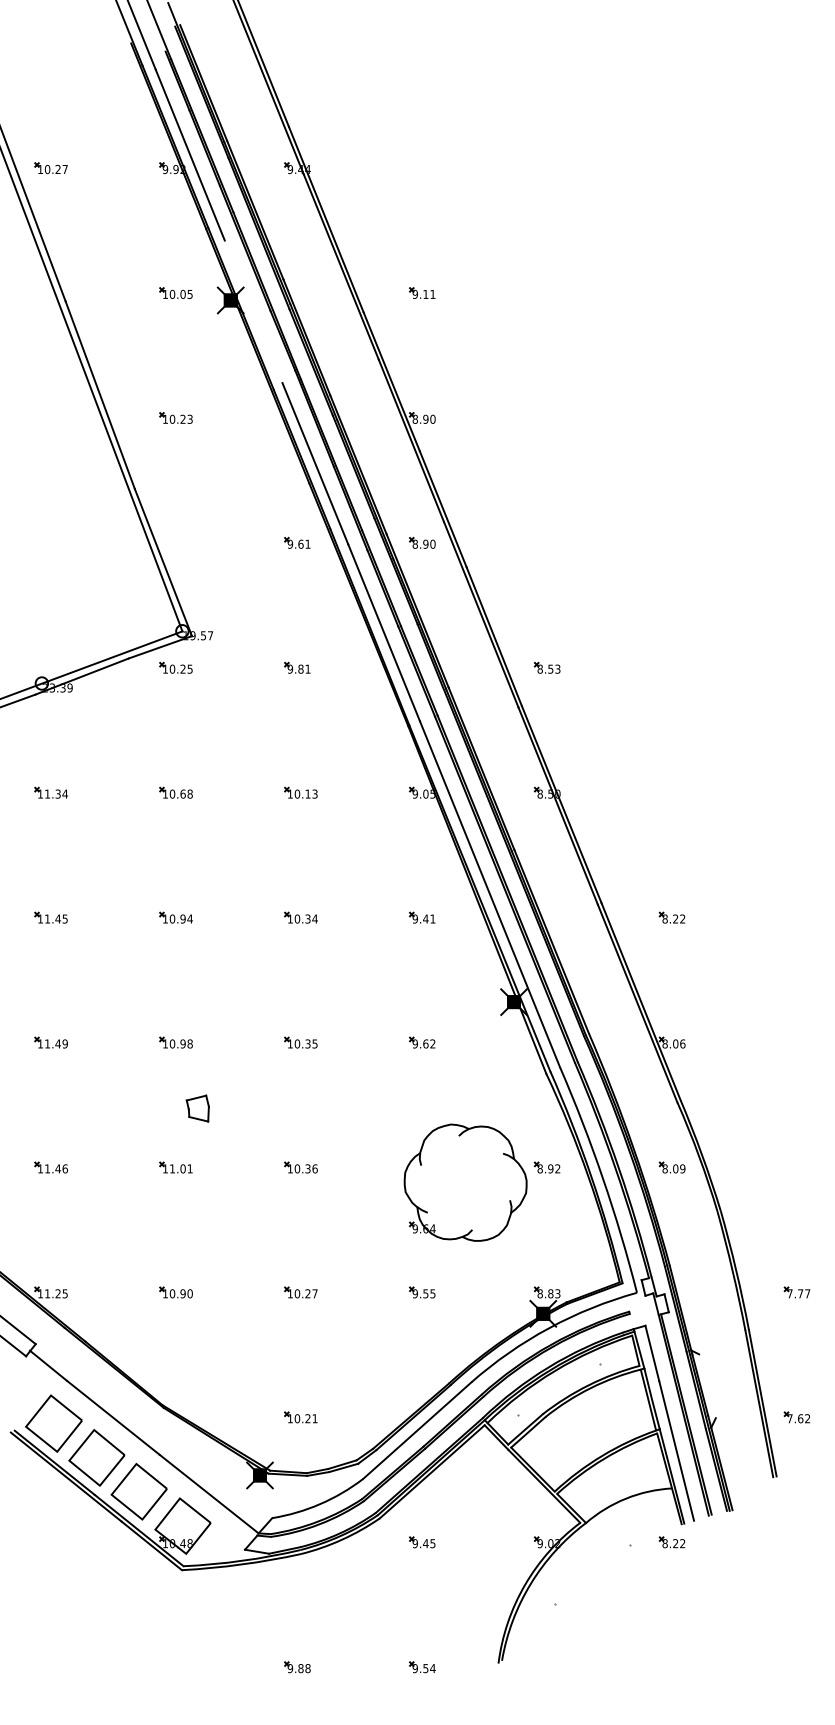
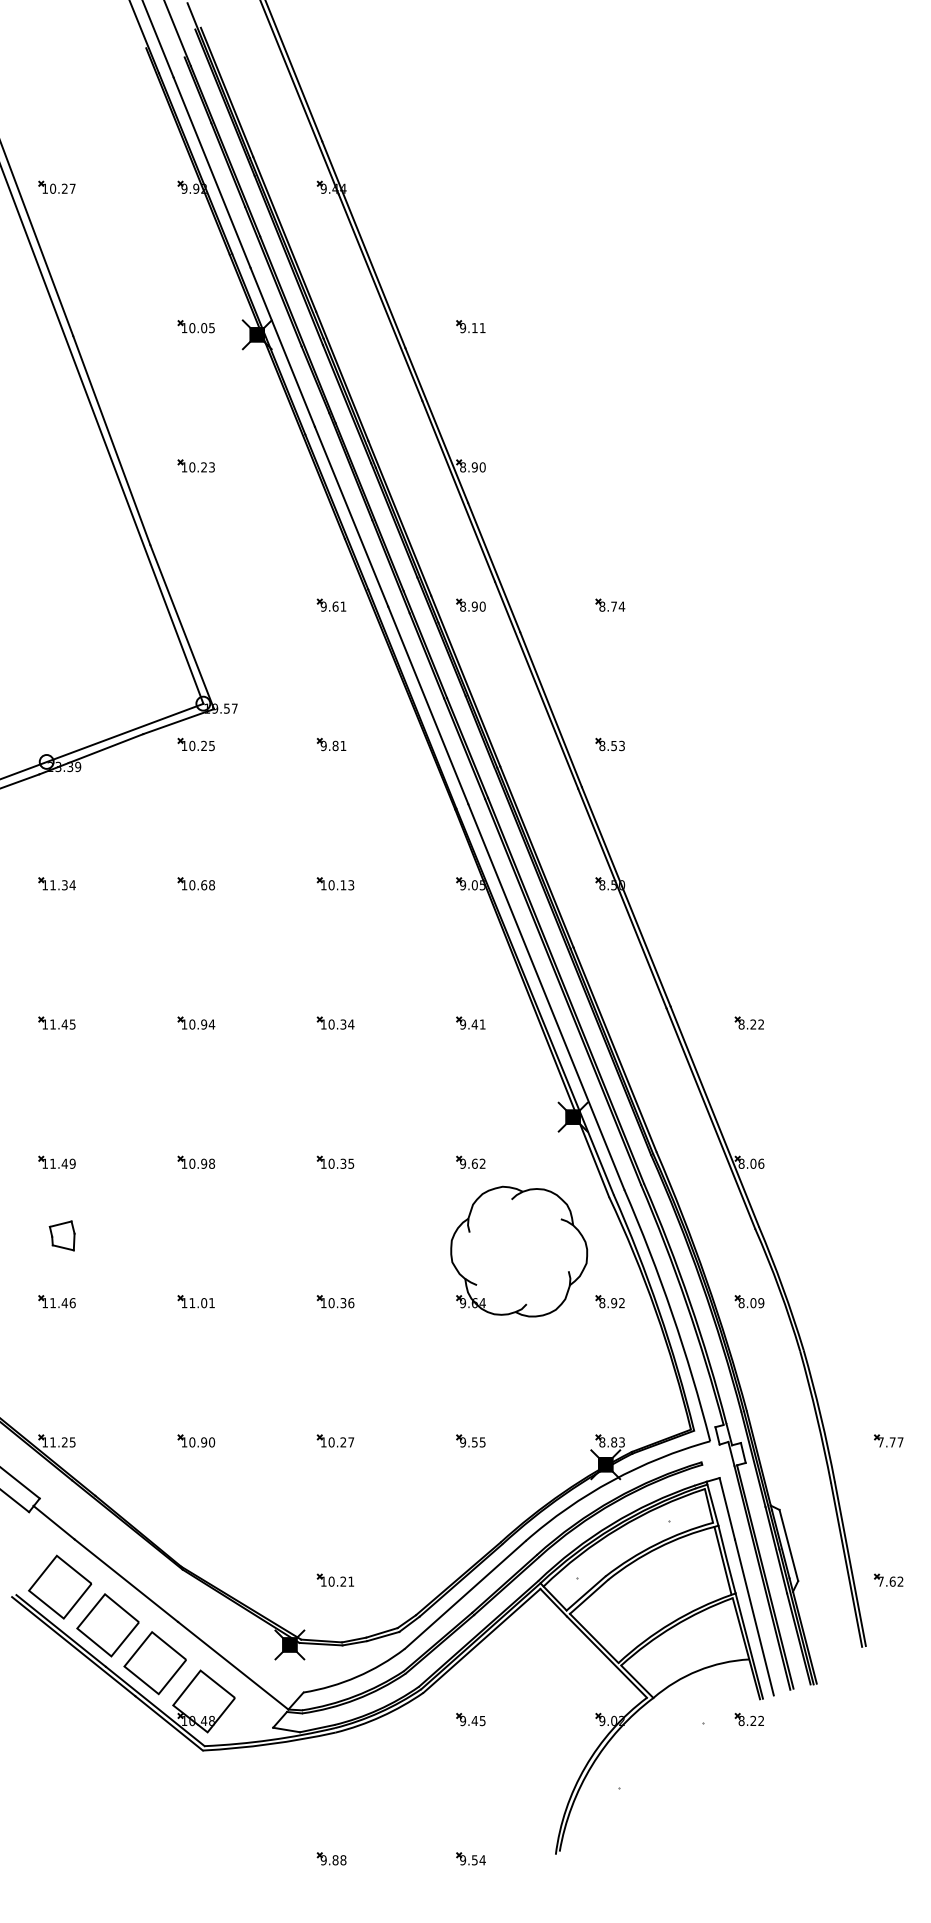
line: (253, 311) -> (282, 347), added
part: (546, 542) -> (609, 604), added
part: (197, 1108) -> (61, 1235), moved
part: (465, 1182) -> (519, 1251), moved
line: (707, 1386) -> (788, 1545), added

